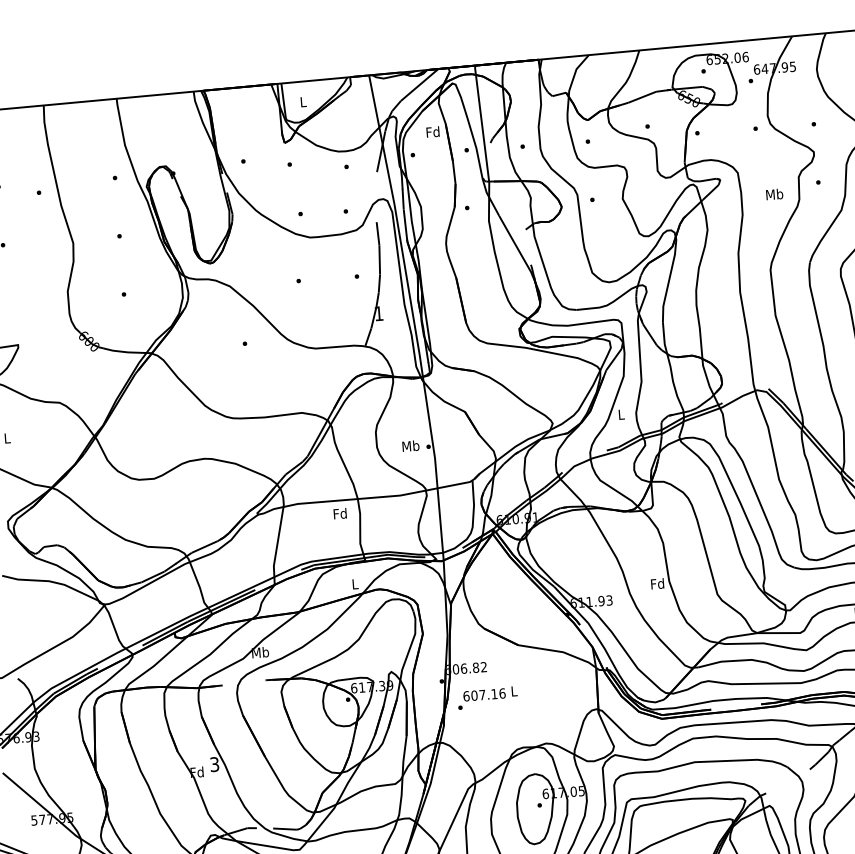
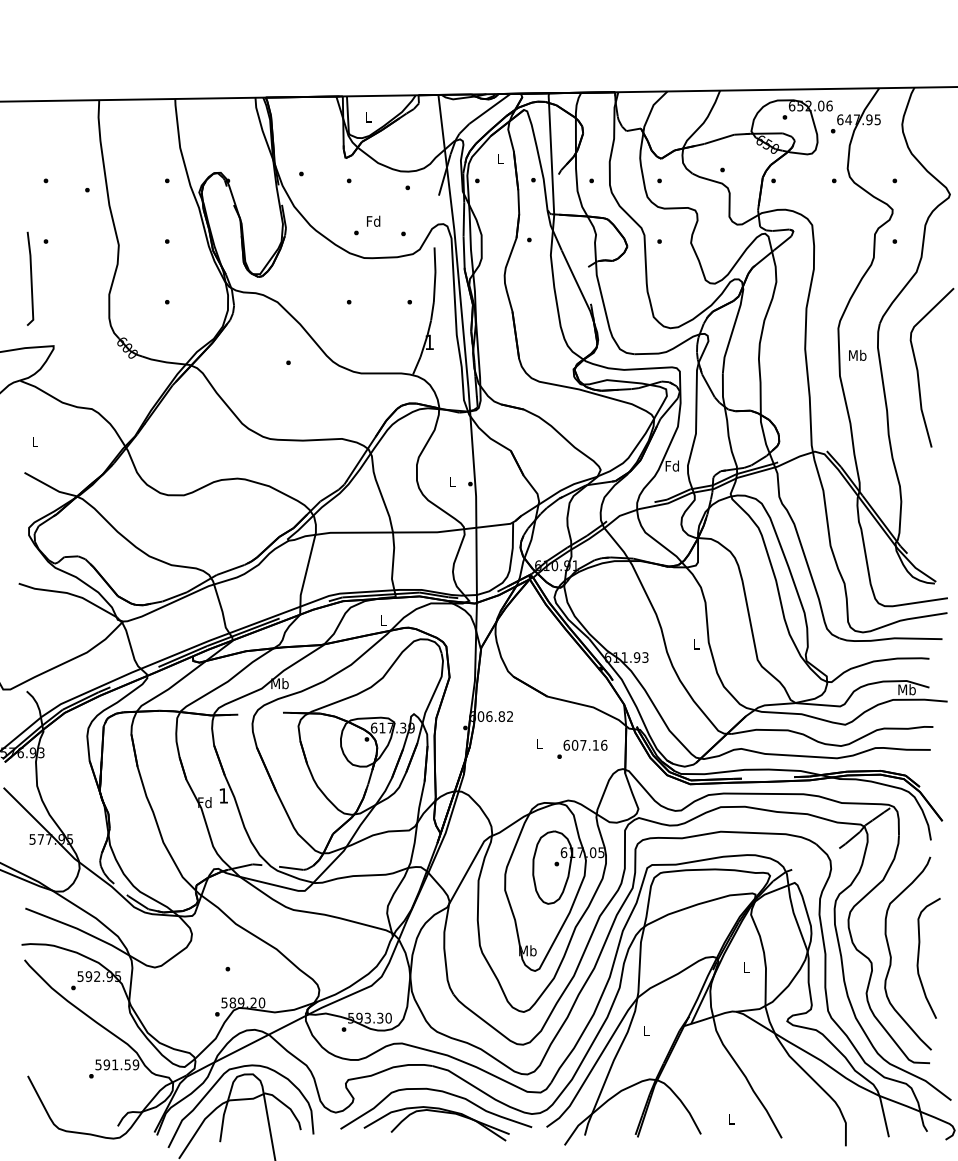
text: (432, 131) -> (499, 158), Fd -> L
text: (774, 193) -> (857, 354), moved
text: (620, 414) -> (671, 465), L -> Fd
text: (410, 445) -> (451, 481), Mb -> L
text: (340, 512) -> (373, 220), moved
text: (657, 583) -> (696, 643), Fd -> L
text: (481, 699) -> (582, 749), moved
text: (214, 764) -> (223, 795), 3 -> 1

